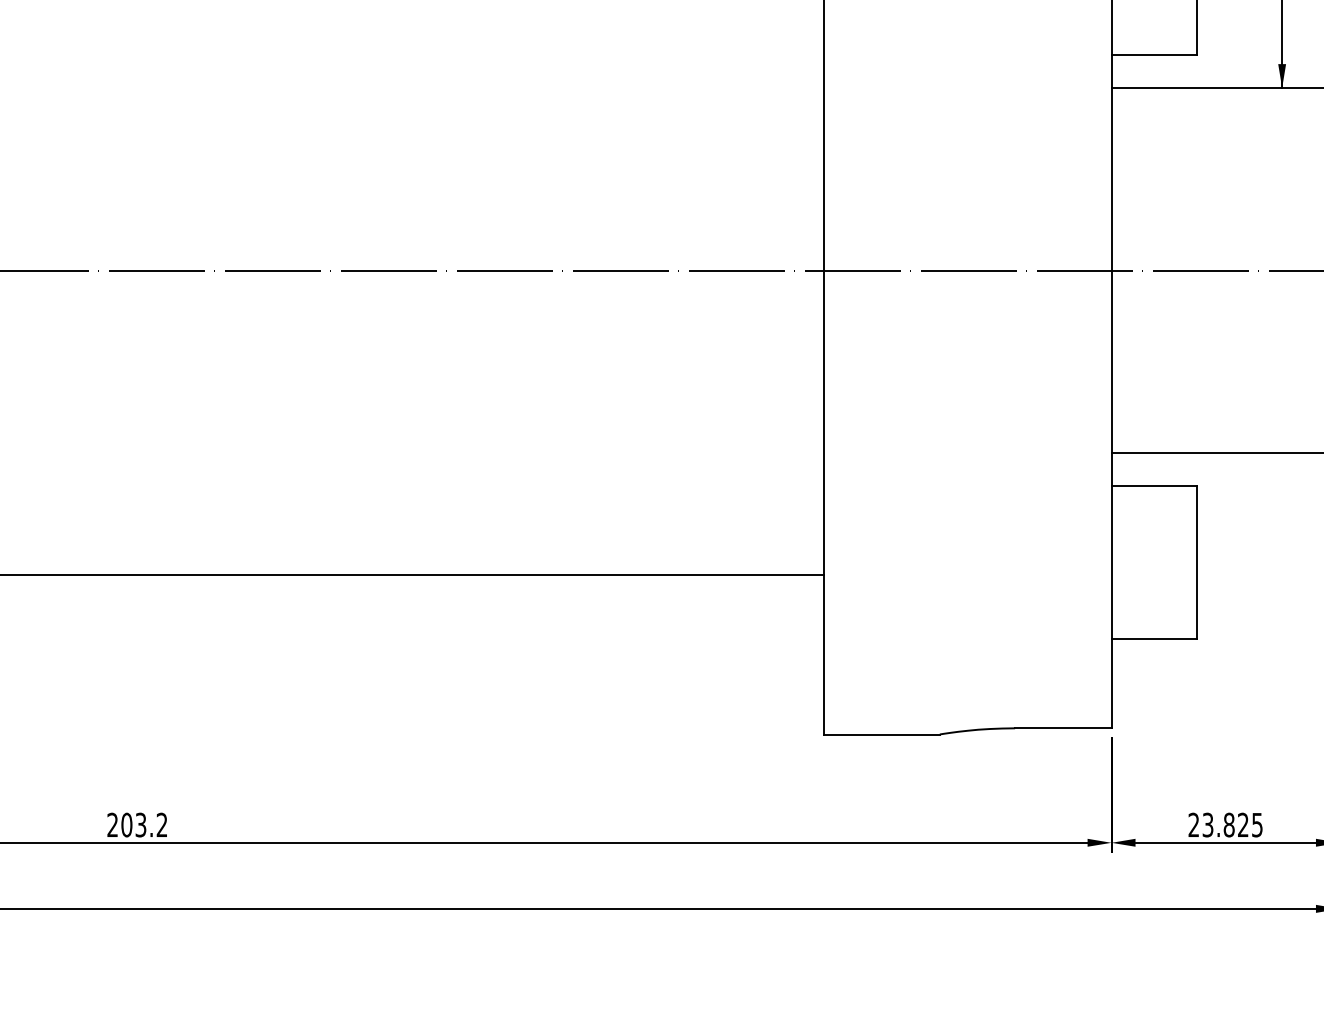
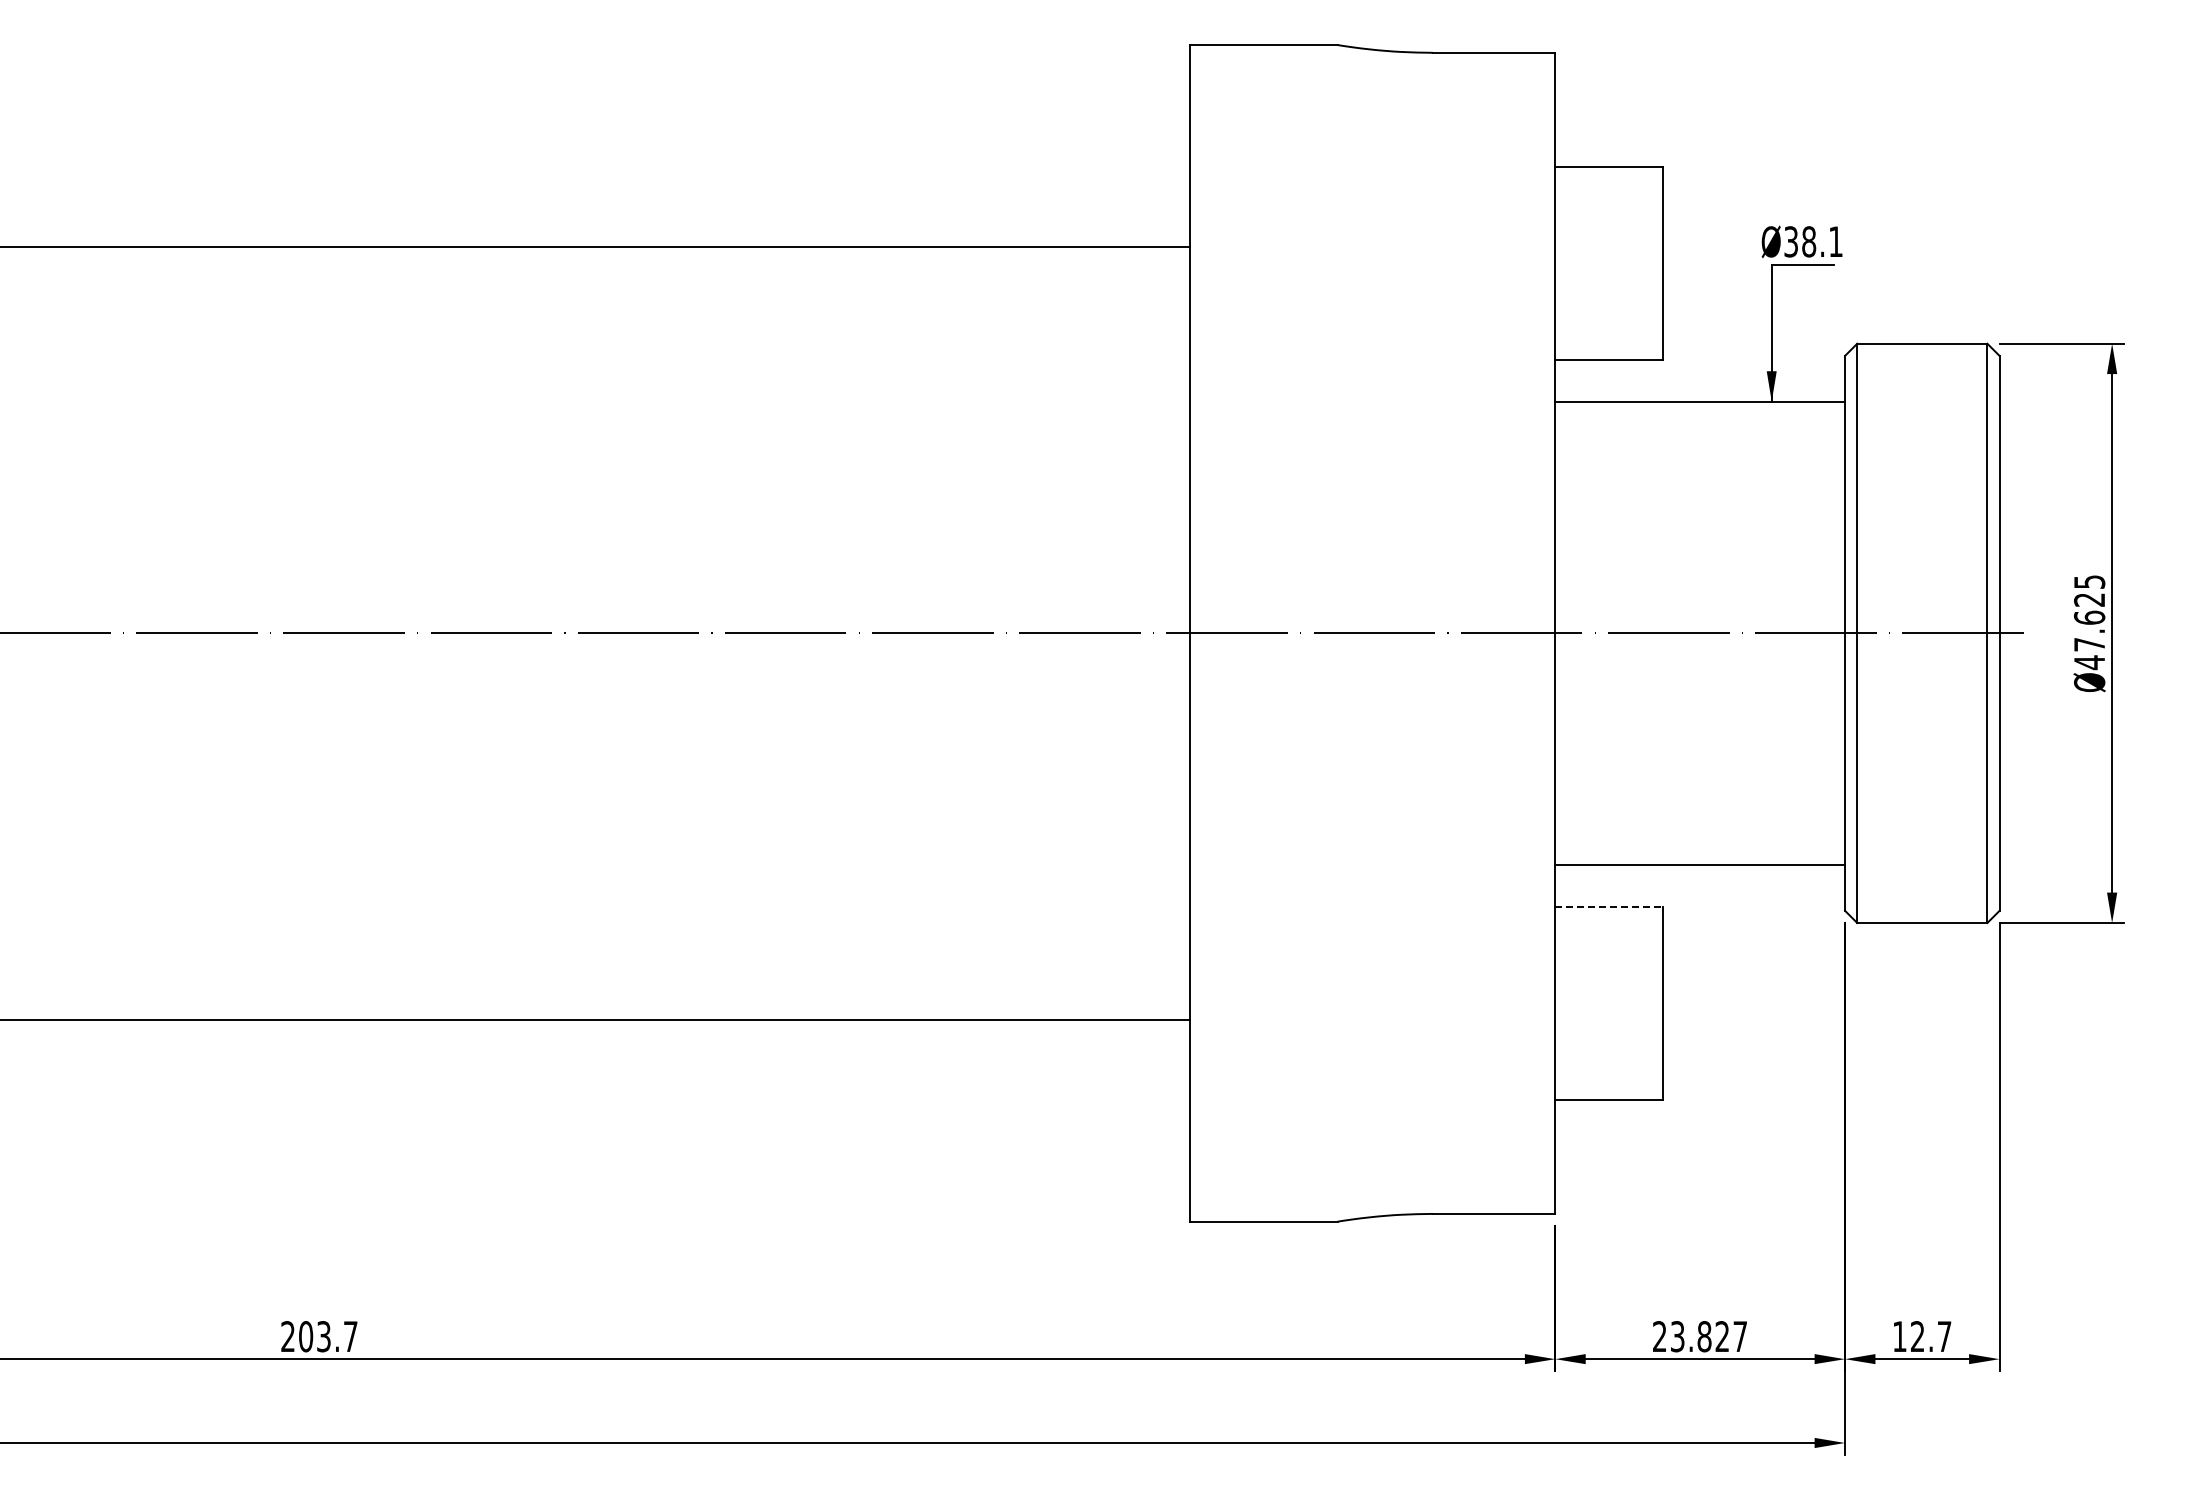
line: (1154, 486) -> (1609, 907), solid -> dashed
text: (161, 824) -> (350, 1336), 203.2 -> 203.7
text: (1256, 824) -> (1739, 1336), 23.825 -> 23.827

